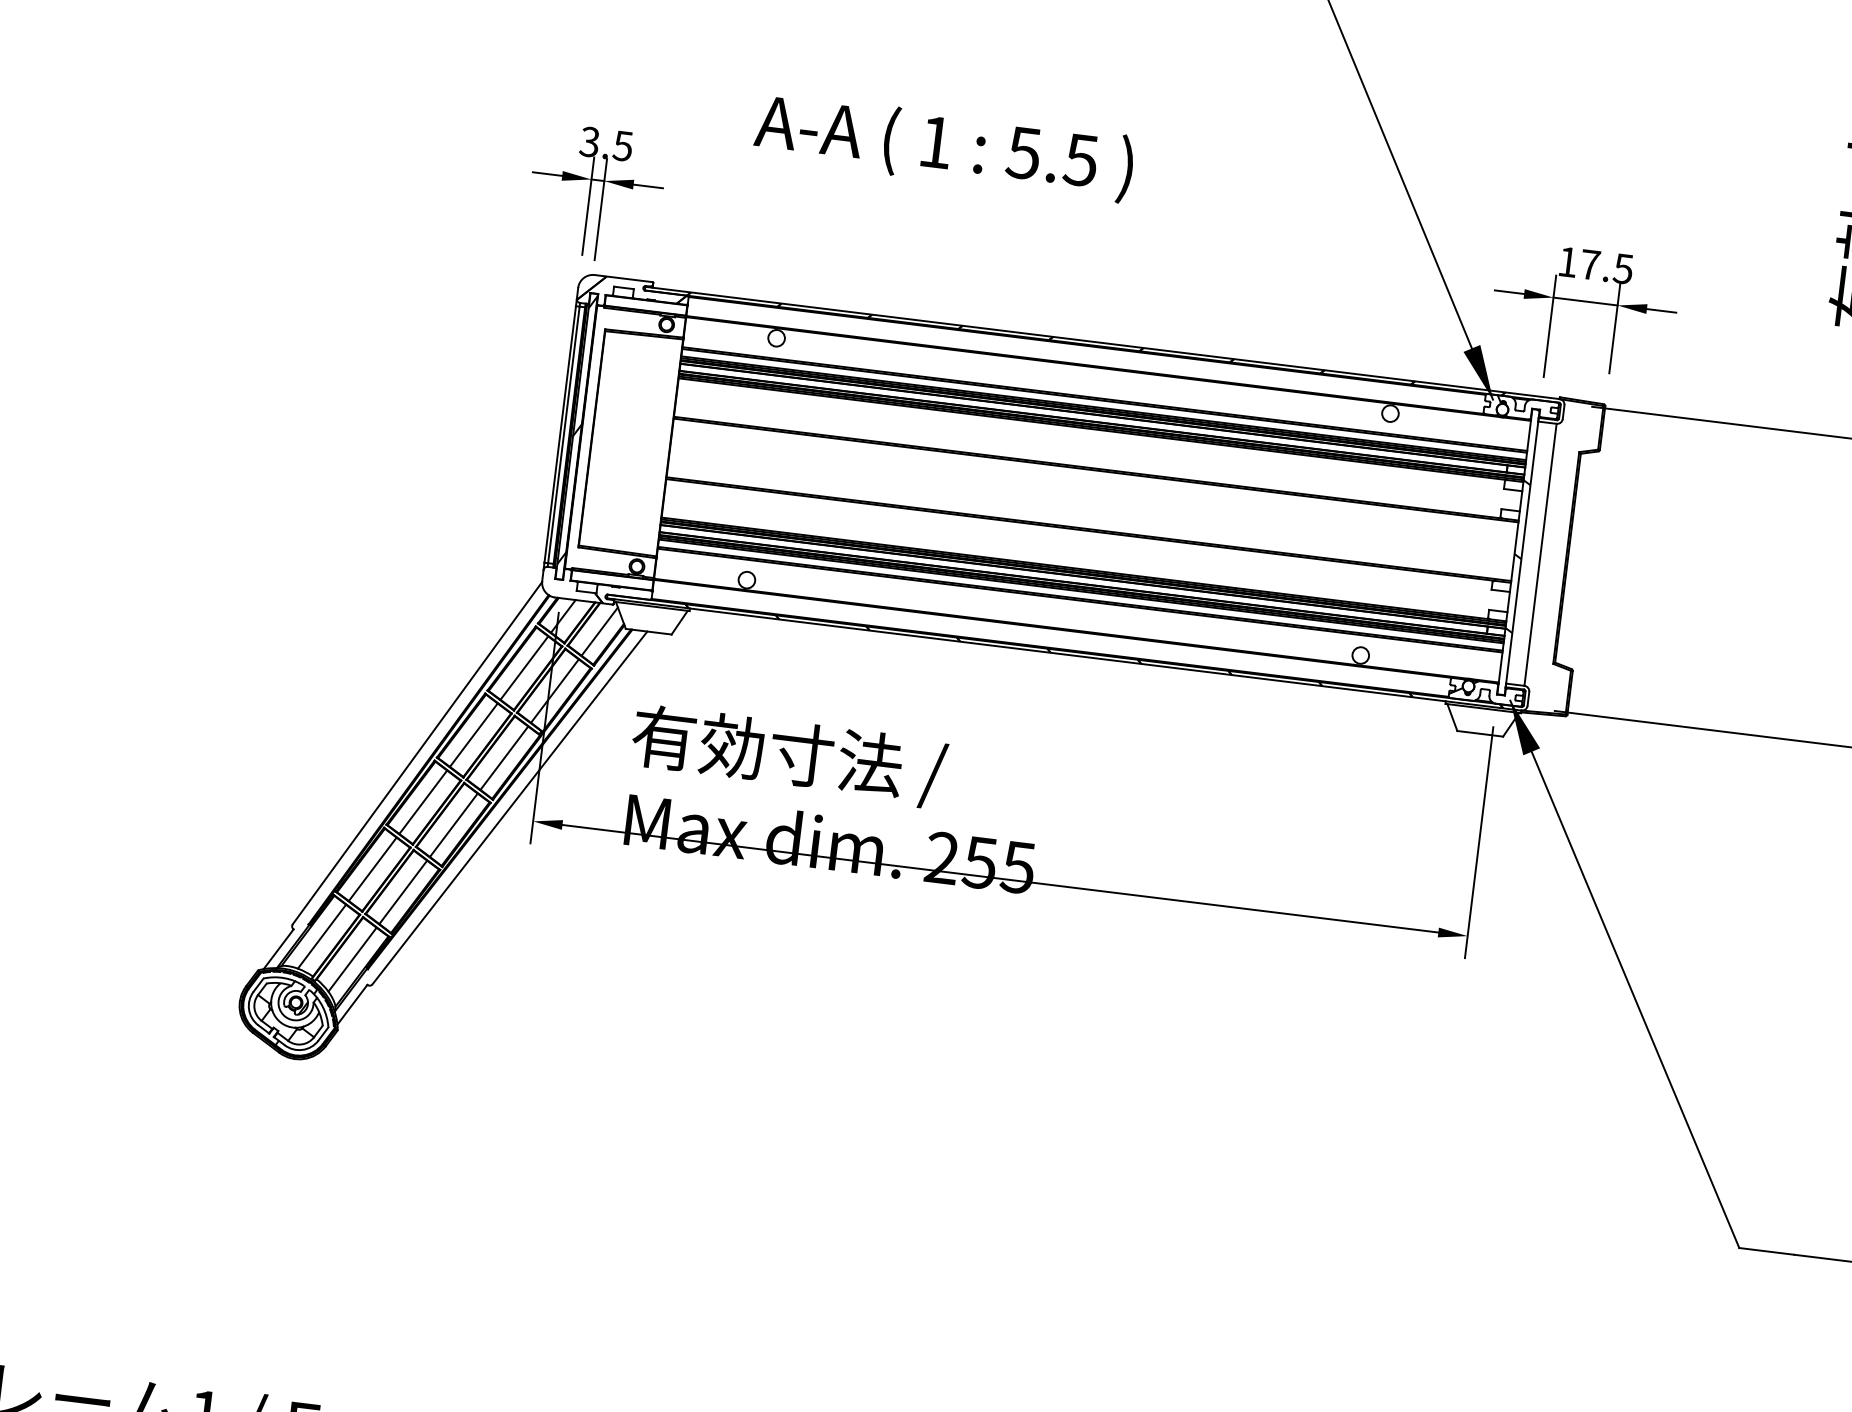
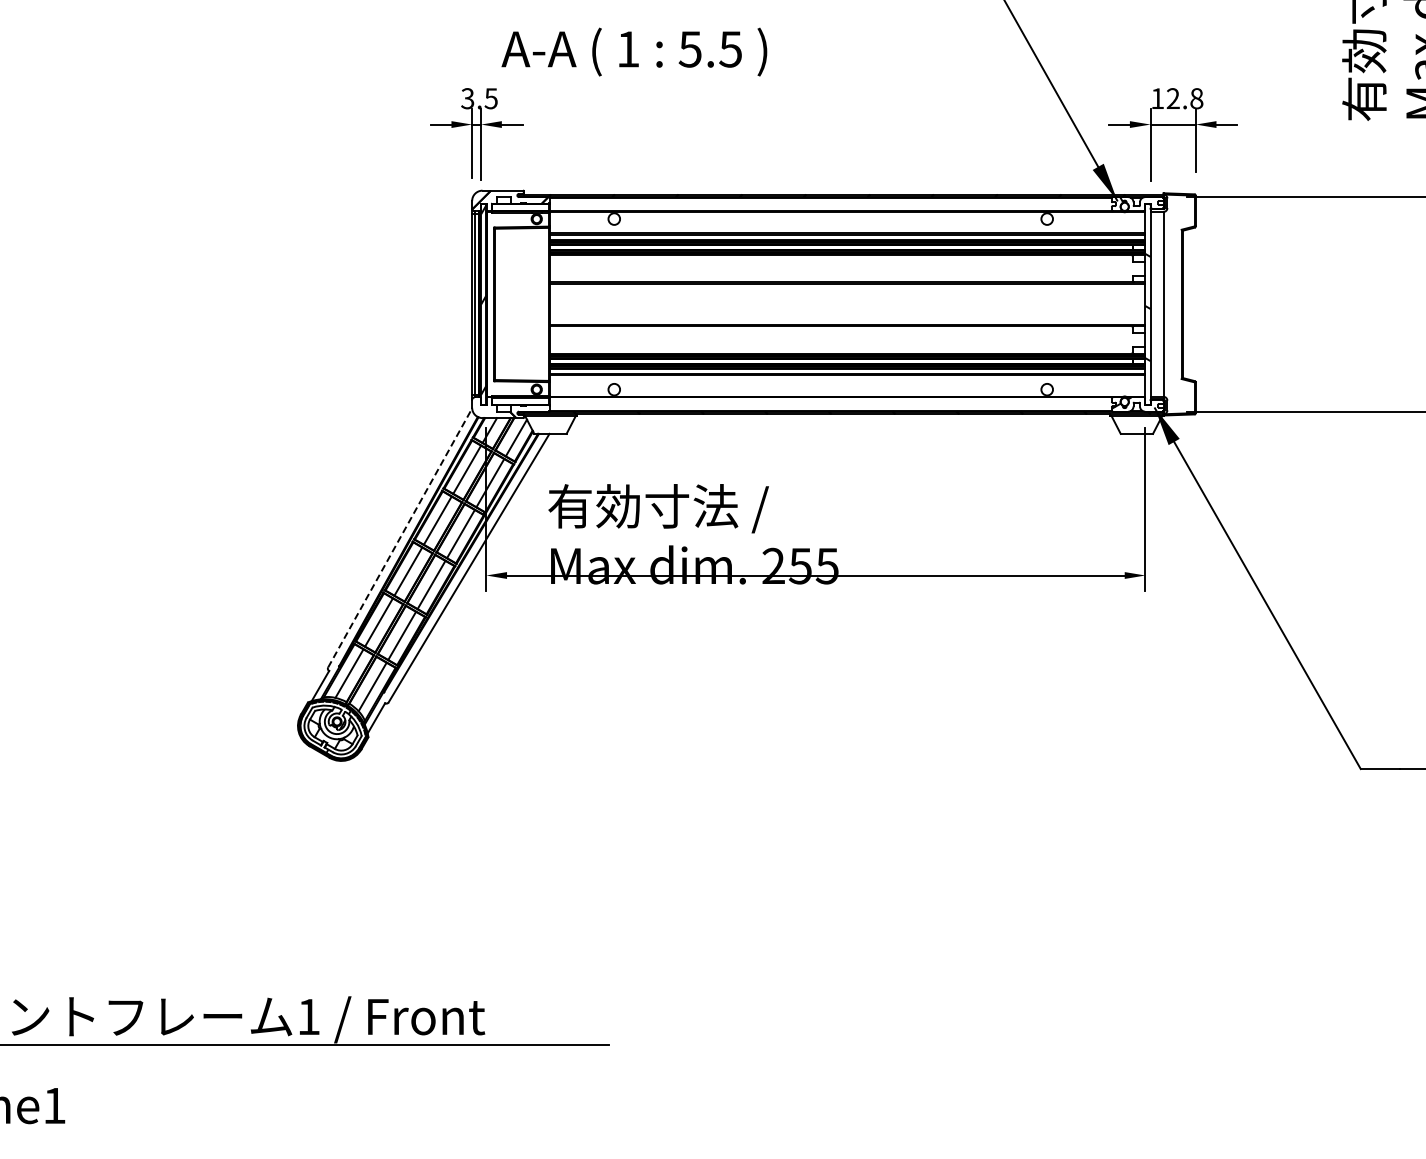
text: (944, 146) -> (634, 51), moved
text: (1606, 266) -> (1184, 98), 17.5 -> 12.8
line: (418, 752) -> (400, 537), solid -> dashed

